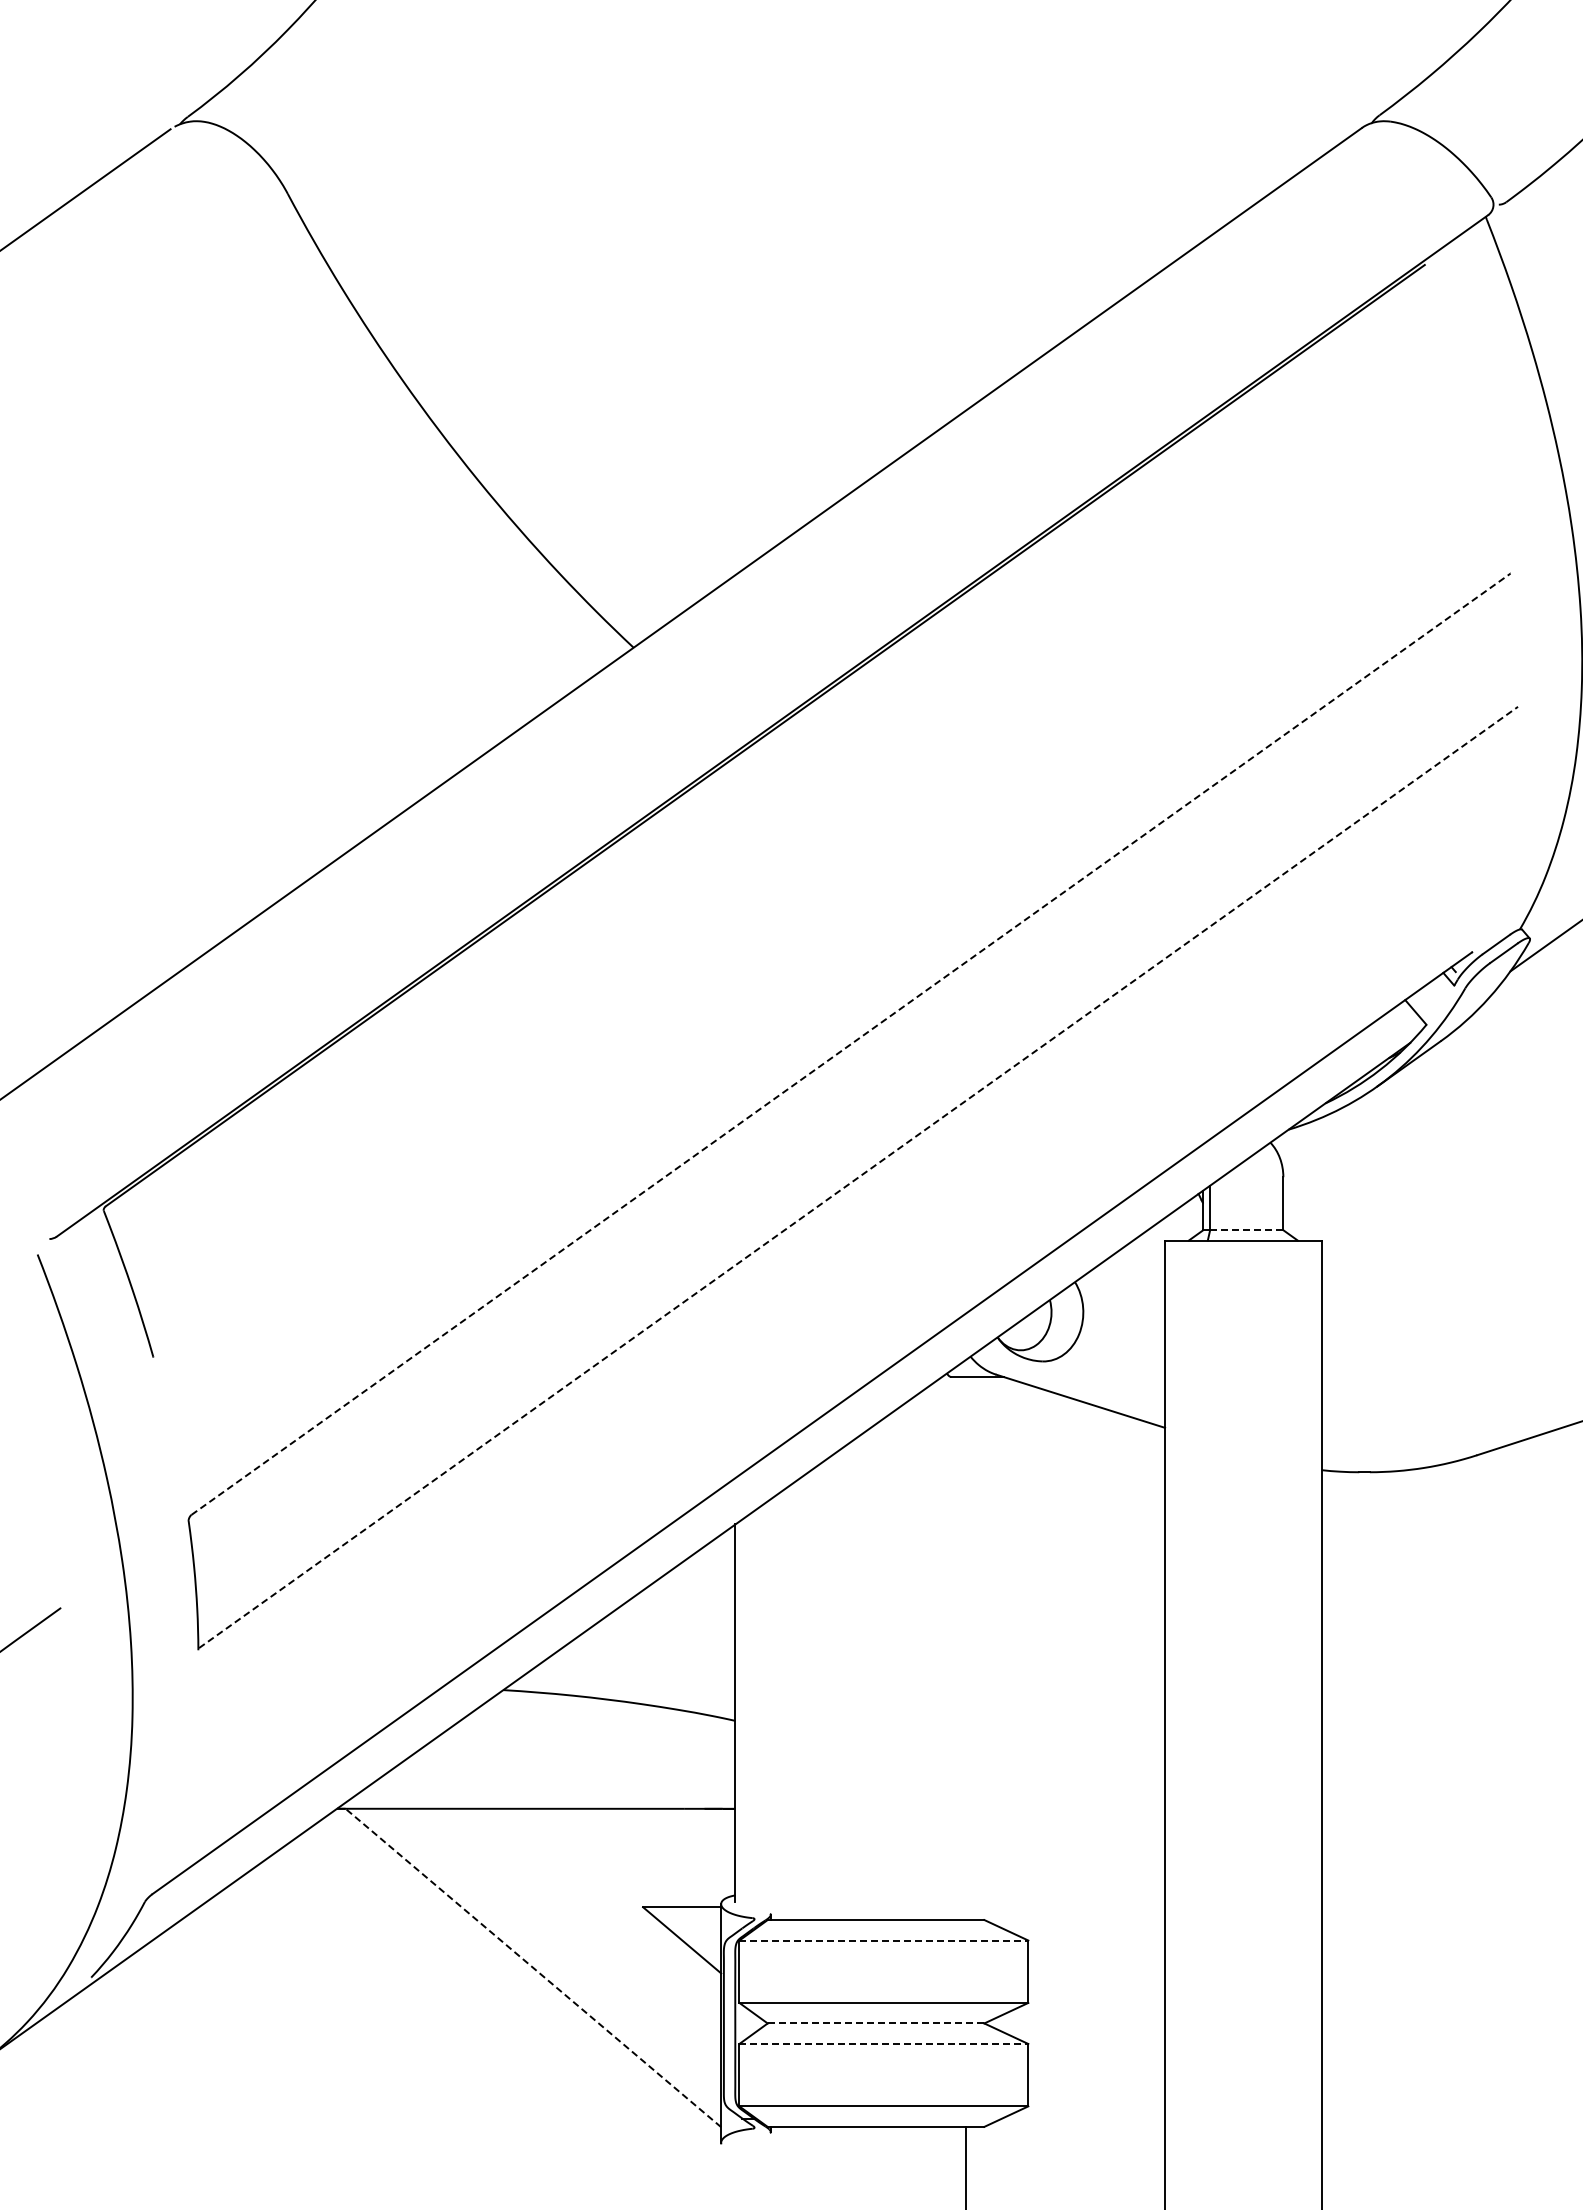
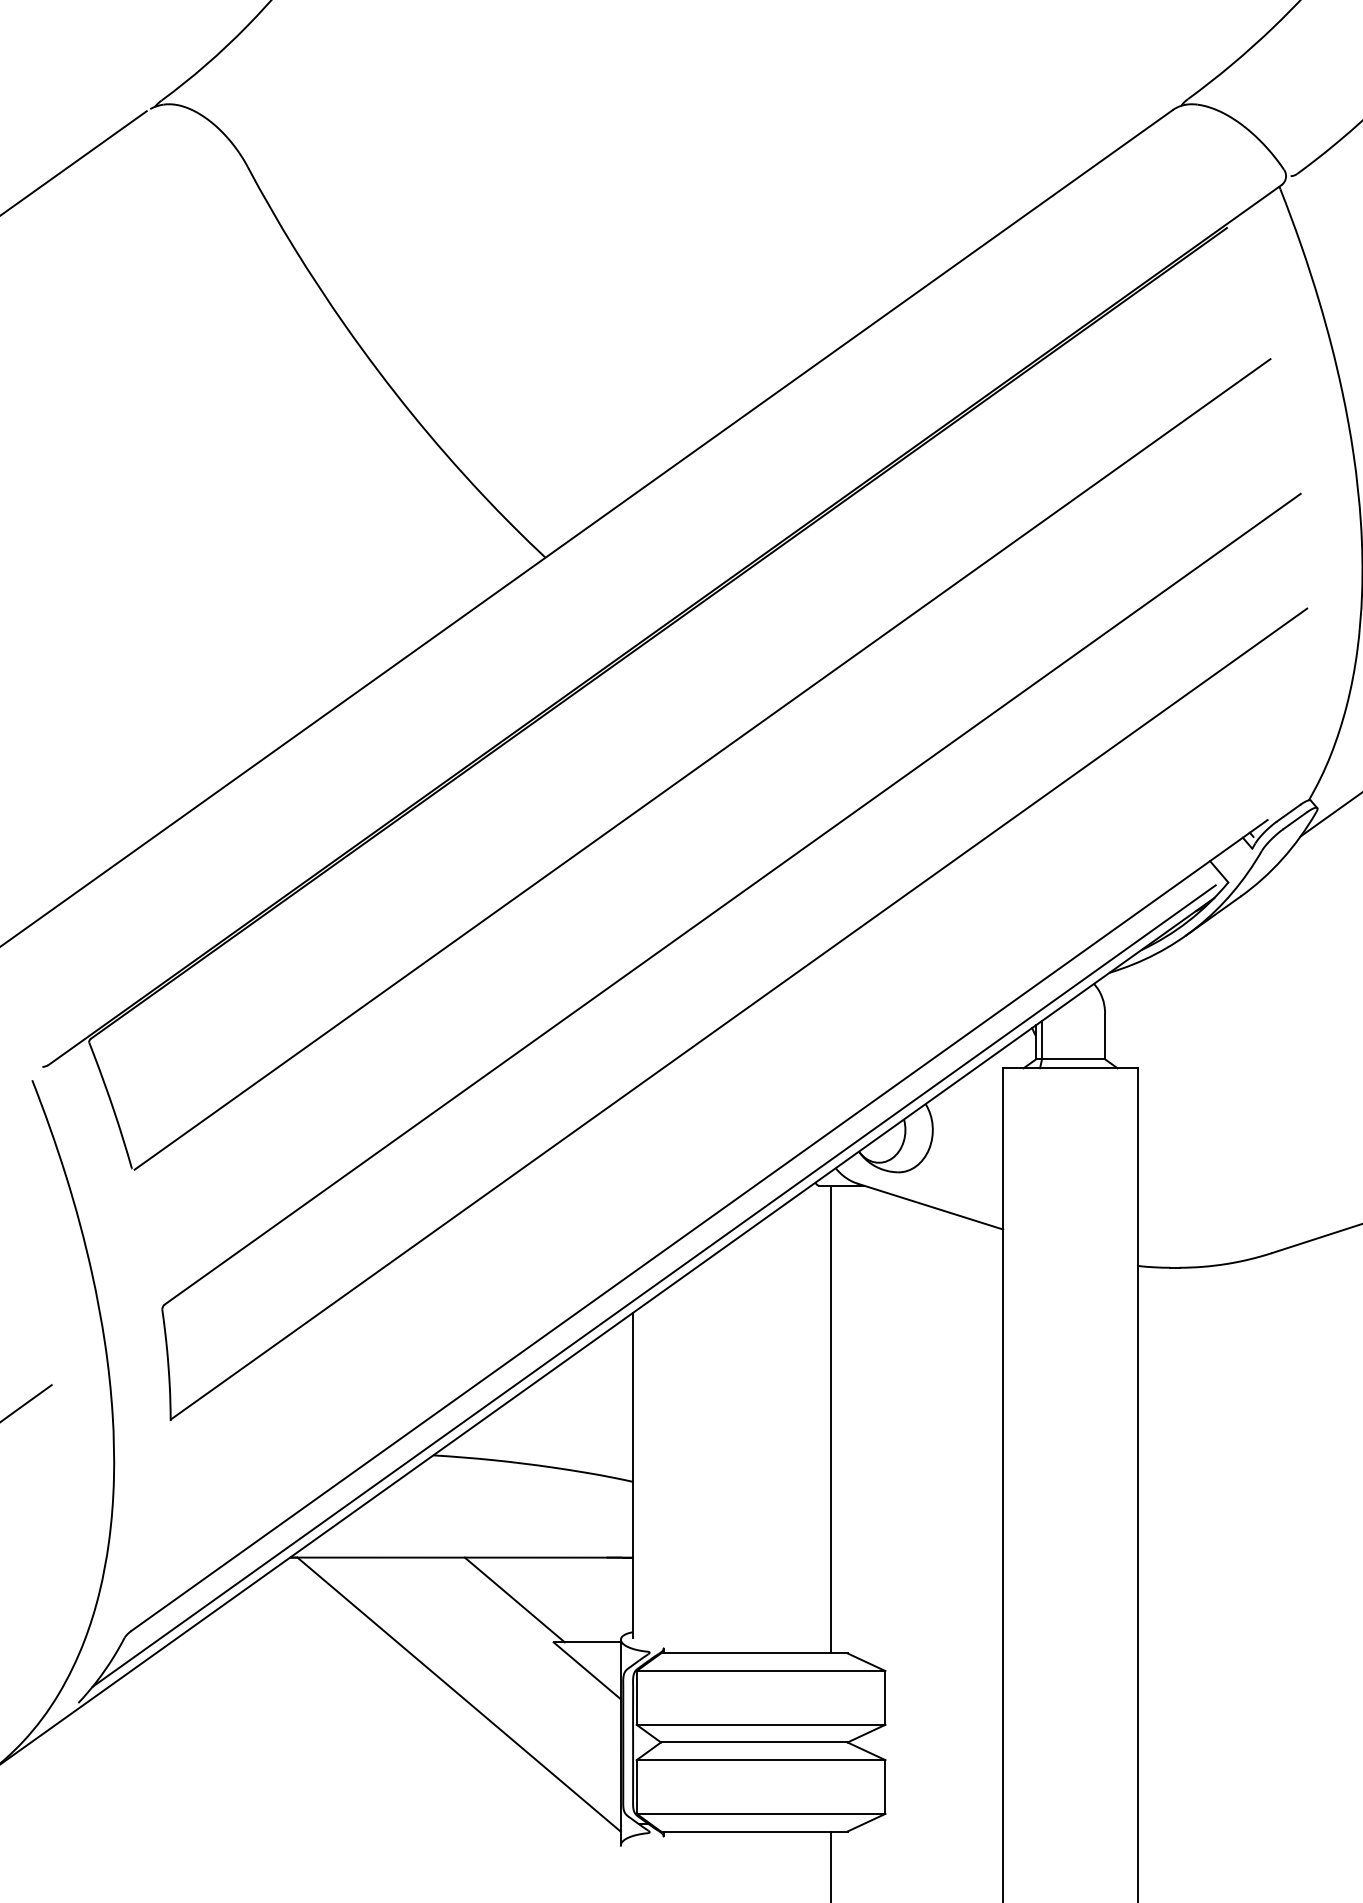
line: (815, 887) -> (702, 764), added
line: (851, 1043) -> (733, 898), dashed -> solid
line: (858, 1177) -> (739, 1013), dashed -> solid
line: (1246, 1230) -> (1073, 1059), dashed -> solid
line: (759, 1493) -> (653, 1286), added
line: (965, 1648) -> (831, 1419), added
line: (597, 1857) -> (514, 1599), added
line: (884, 1940) -> (761, 1671), dashed -> solid
line: (533, 1967) -> (459, 1694), dashed -> solid
line: (876, 2023) -> (754, 1742), dashed -> solid
line: (884, 2043) -> (761, 1759), dashed -> solid

